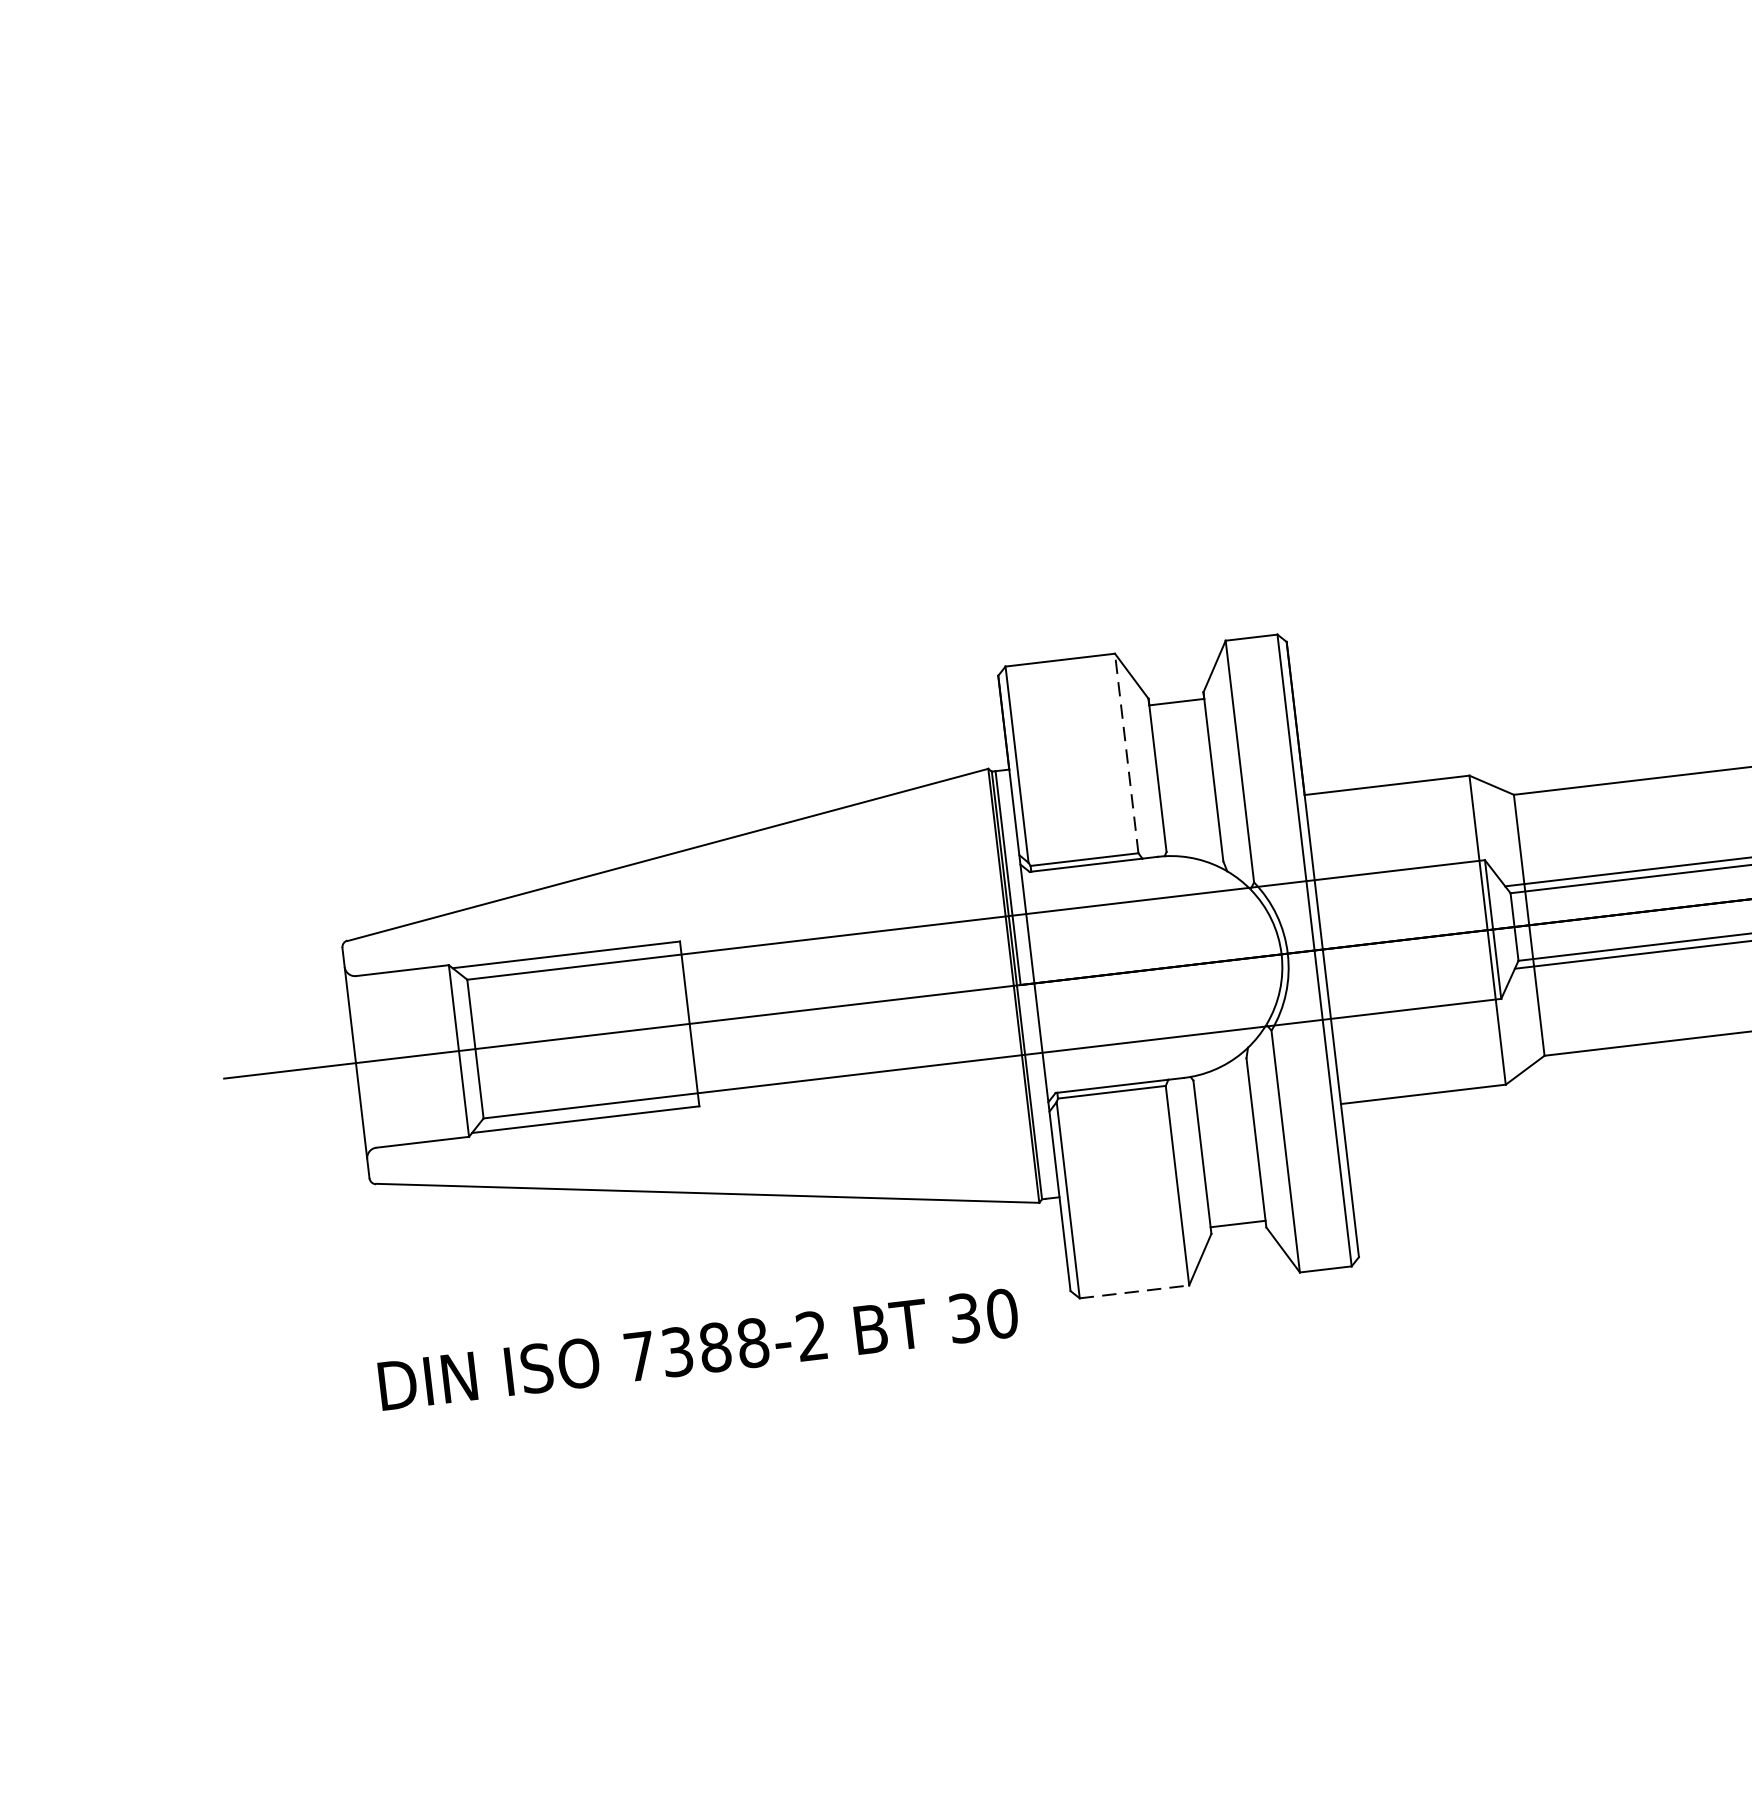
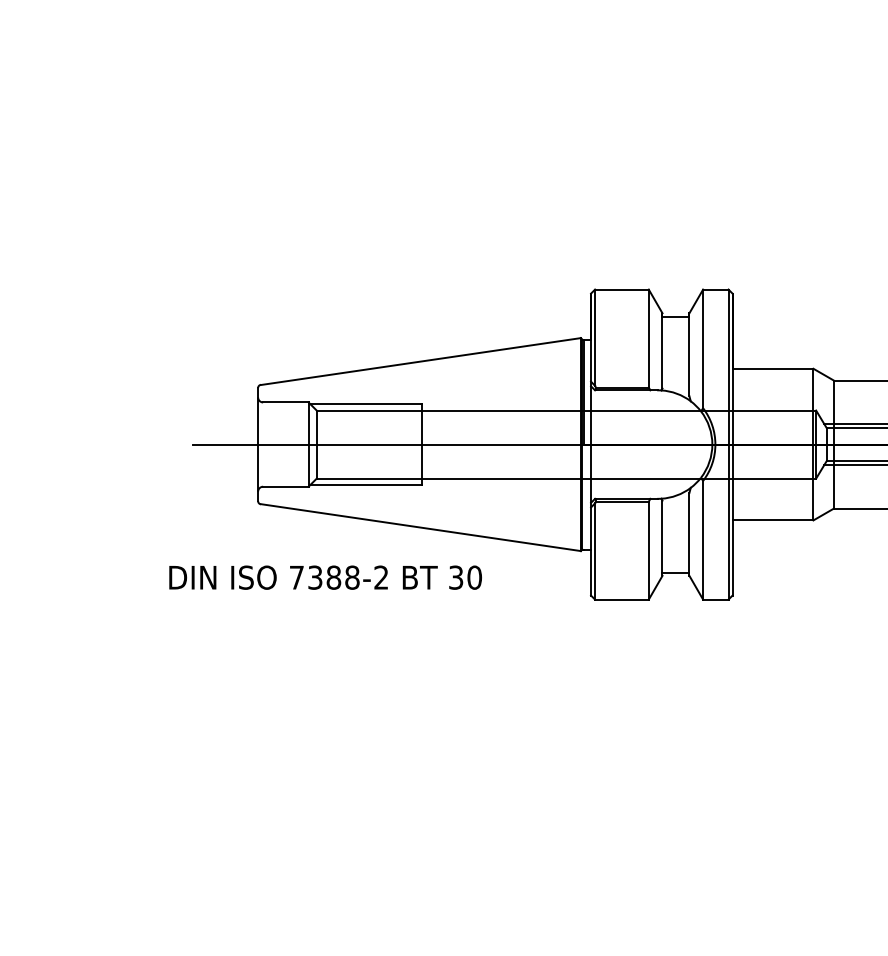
line: (1126, 753) -> (648, 338), dashed -> solid
line: (1133, 1291) -> (621, 599), dashed -> solid
text: (698, 1349) -> (325, 577), moved

